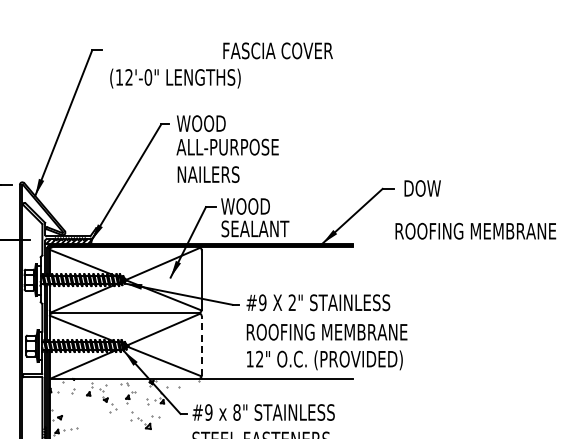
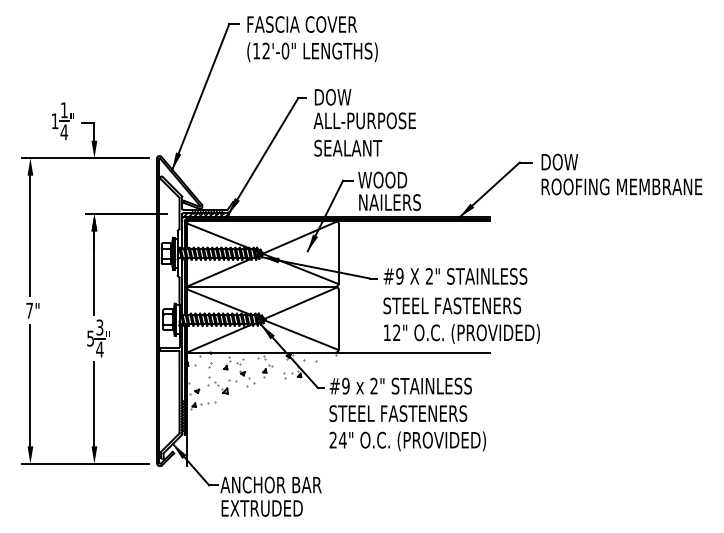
text: (277, 50) -> (301, 24), moved
text: (201, 122) -> (338, 96), WOOD -> DOW
text: (211, 173) -> (348, 147), NAILERS -> SEALANT
text: (255, 228) -> (392, 202), SEALANT -> NAILERS
text: (475, 230) -> (621, 186), moved
text: (326, 331) -> (463, 305), ROOFING MEMBRANE -> STEEL FASTENERS
line: (201, 345) -> (338, 319), dashed -> solid
text: (236, 411) -> (373, 385), 8" -> 2"
part: (145, 420) -> (222, 385), moved

